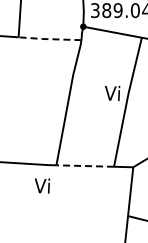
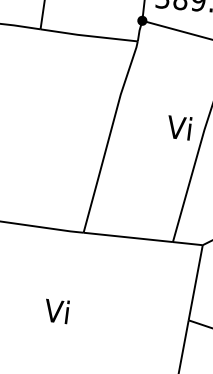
line: (48, 39) -> (86, 36), dashed -> solid
line: (85, 166) -> (128, 238), dashed -> solid
text: (42, 185) -> (57, 310), moved

